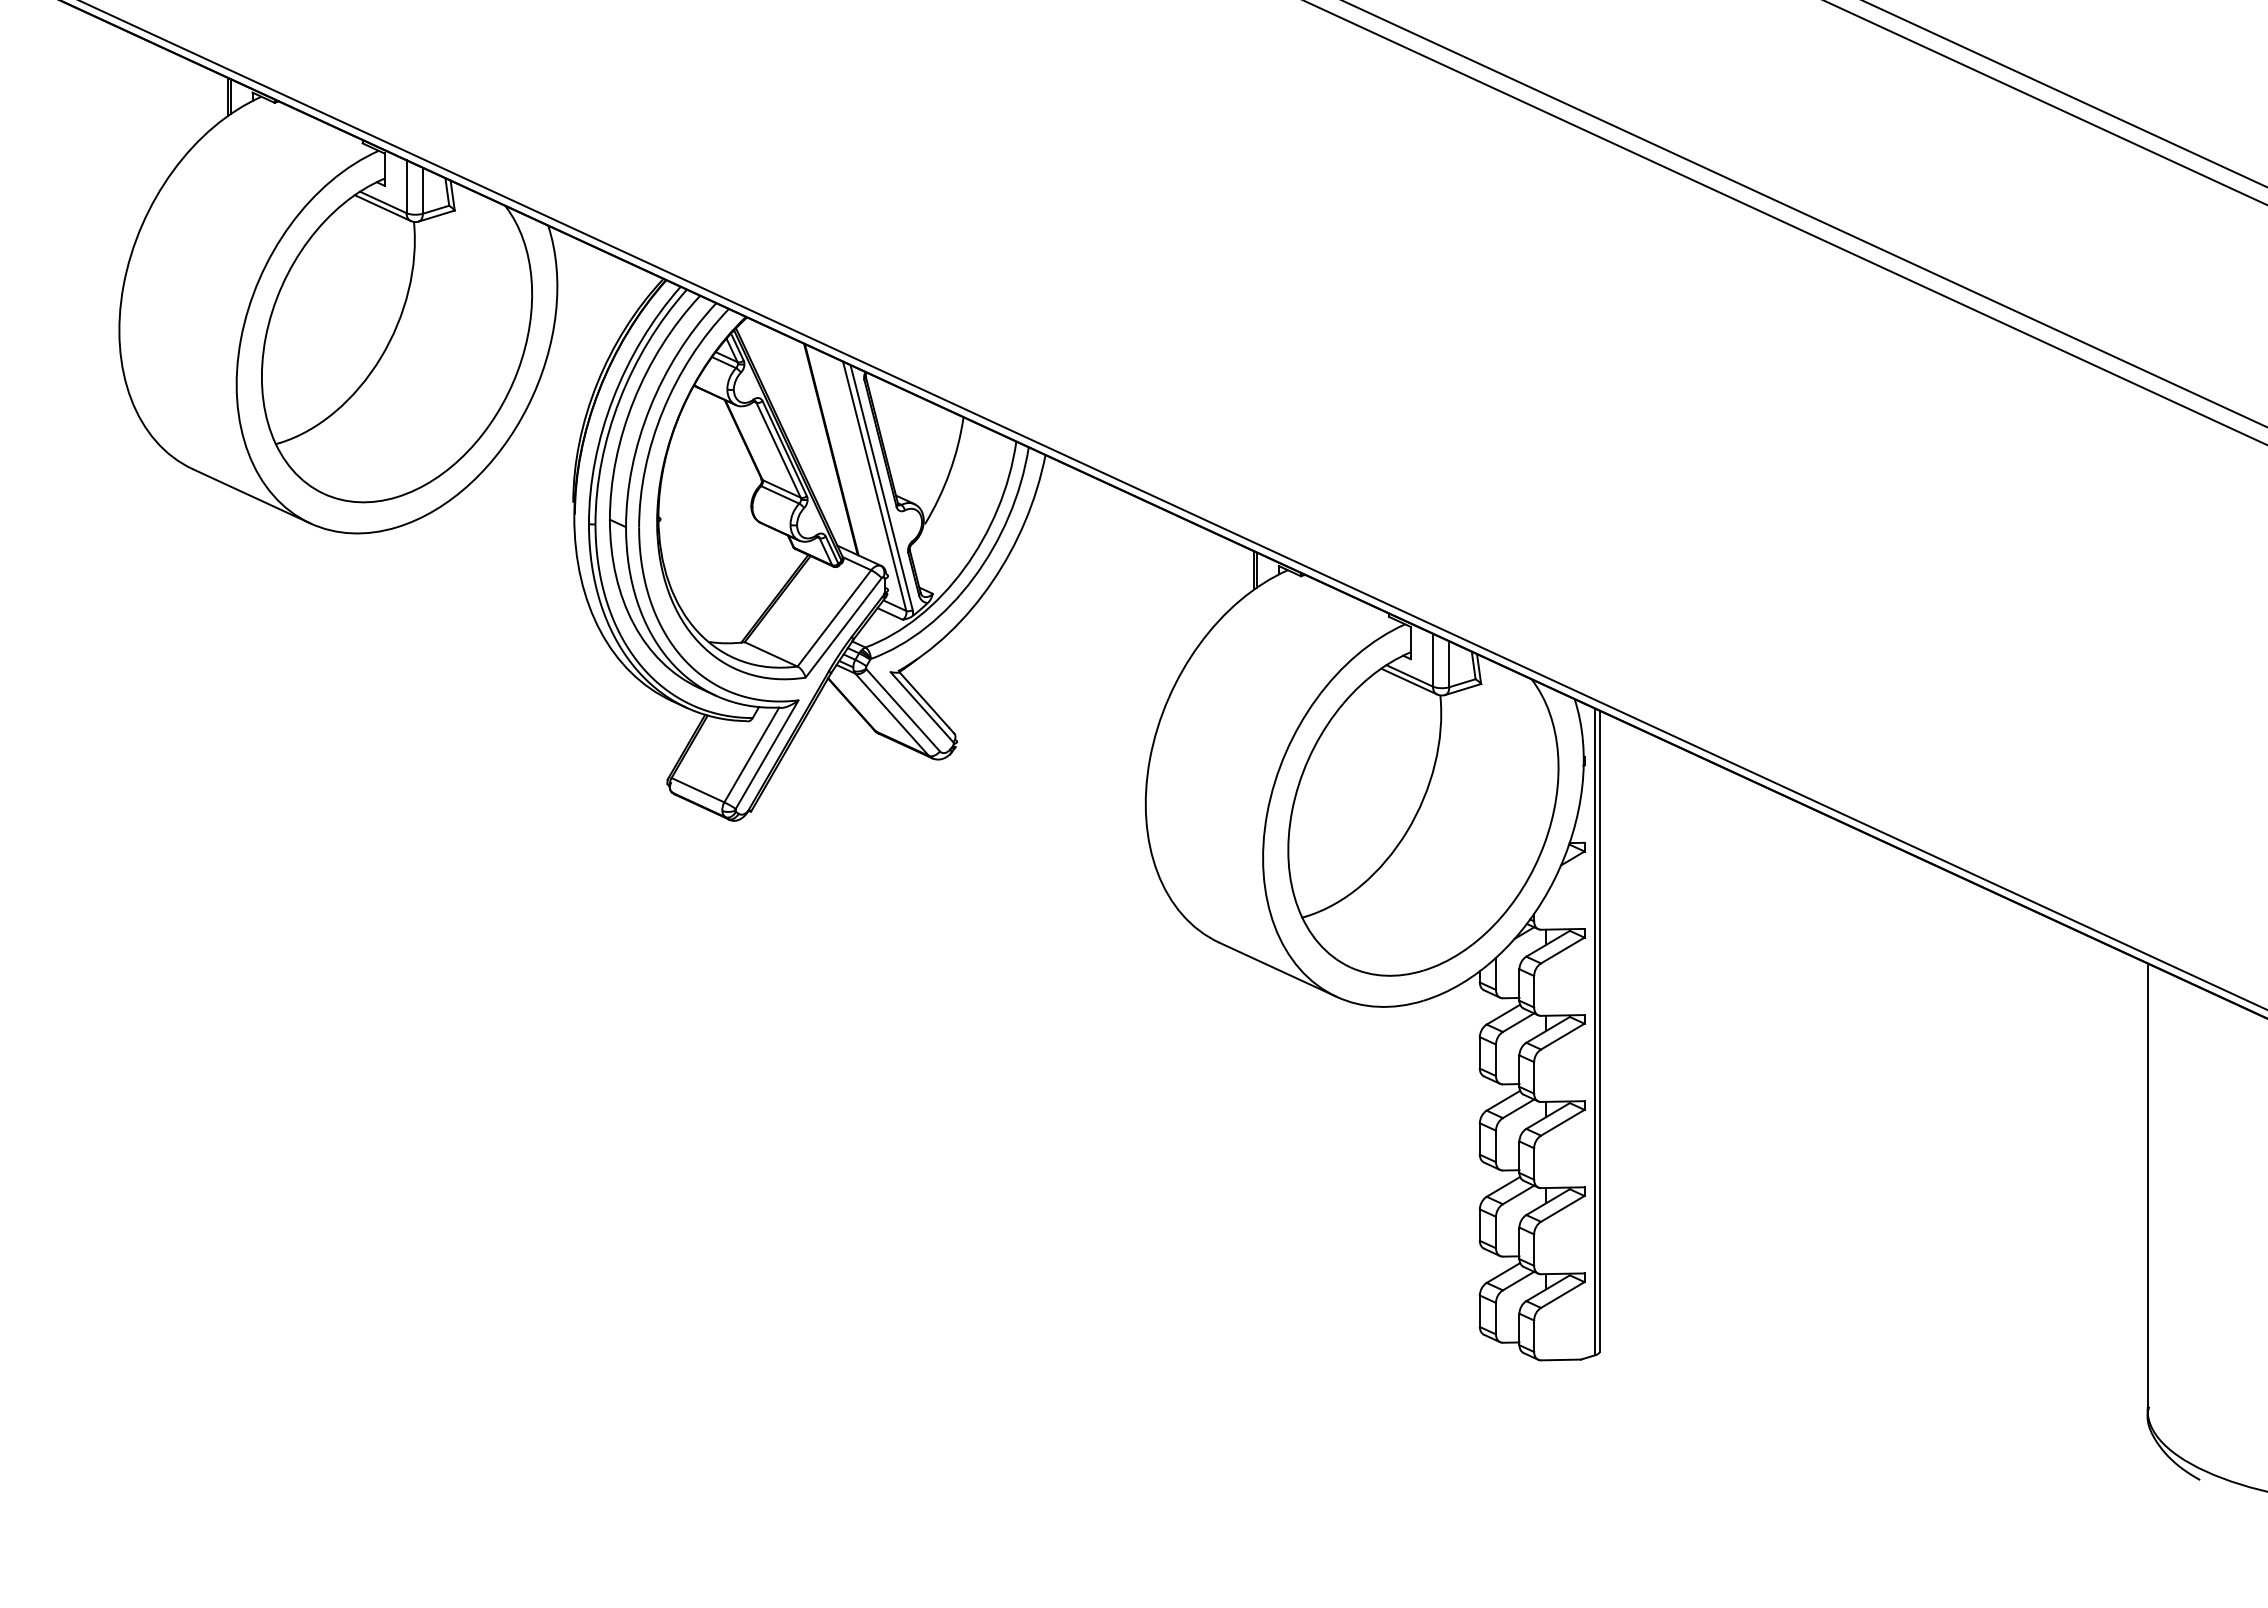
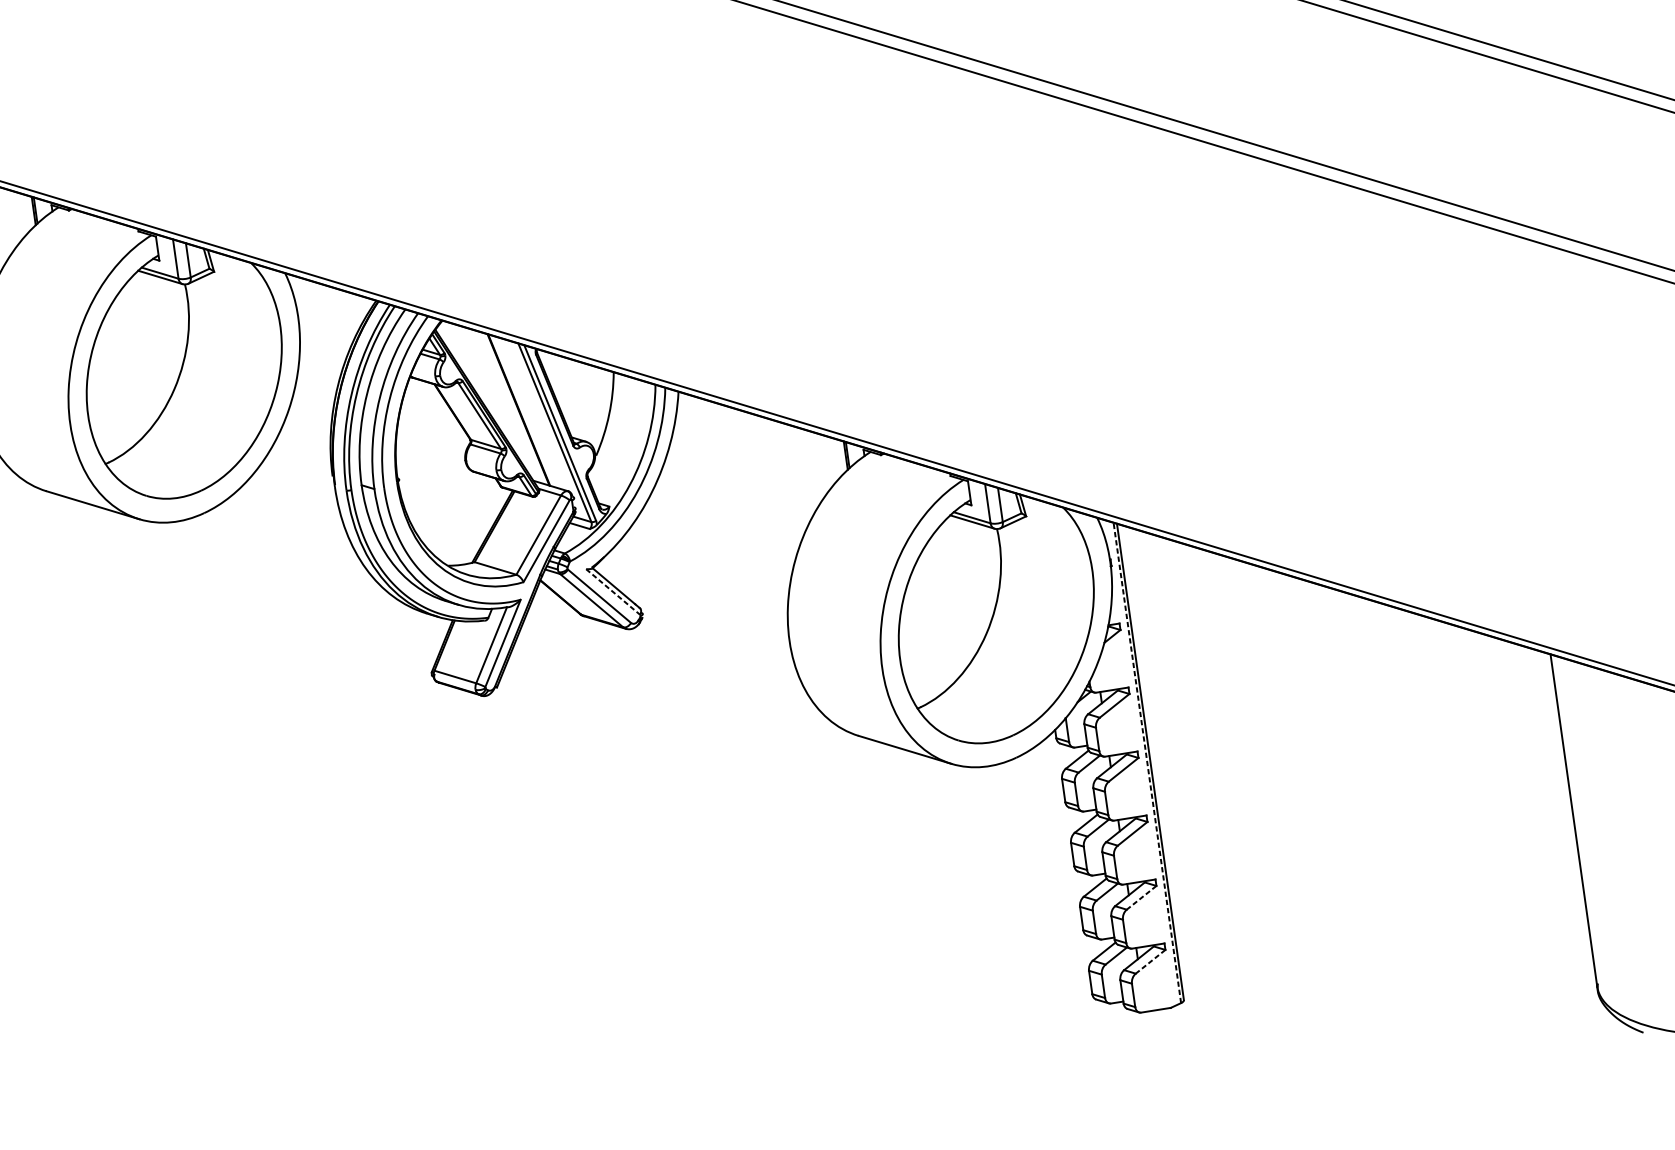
line: (922, 707) -> (613, 592), solid -> dashed
line: (1595, 1031) -> (1147, 762), solid -> dashed
line: (1562, 1209) -> (1141, 898), solid -> dashed
line: (1562, 1295) -> (1150, 962), solid -> dashed

